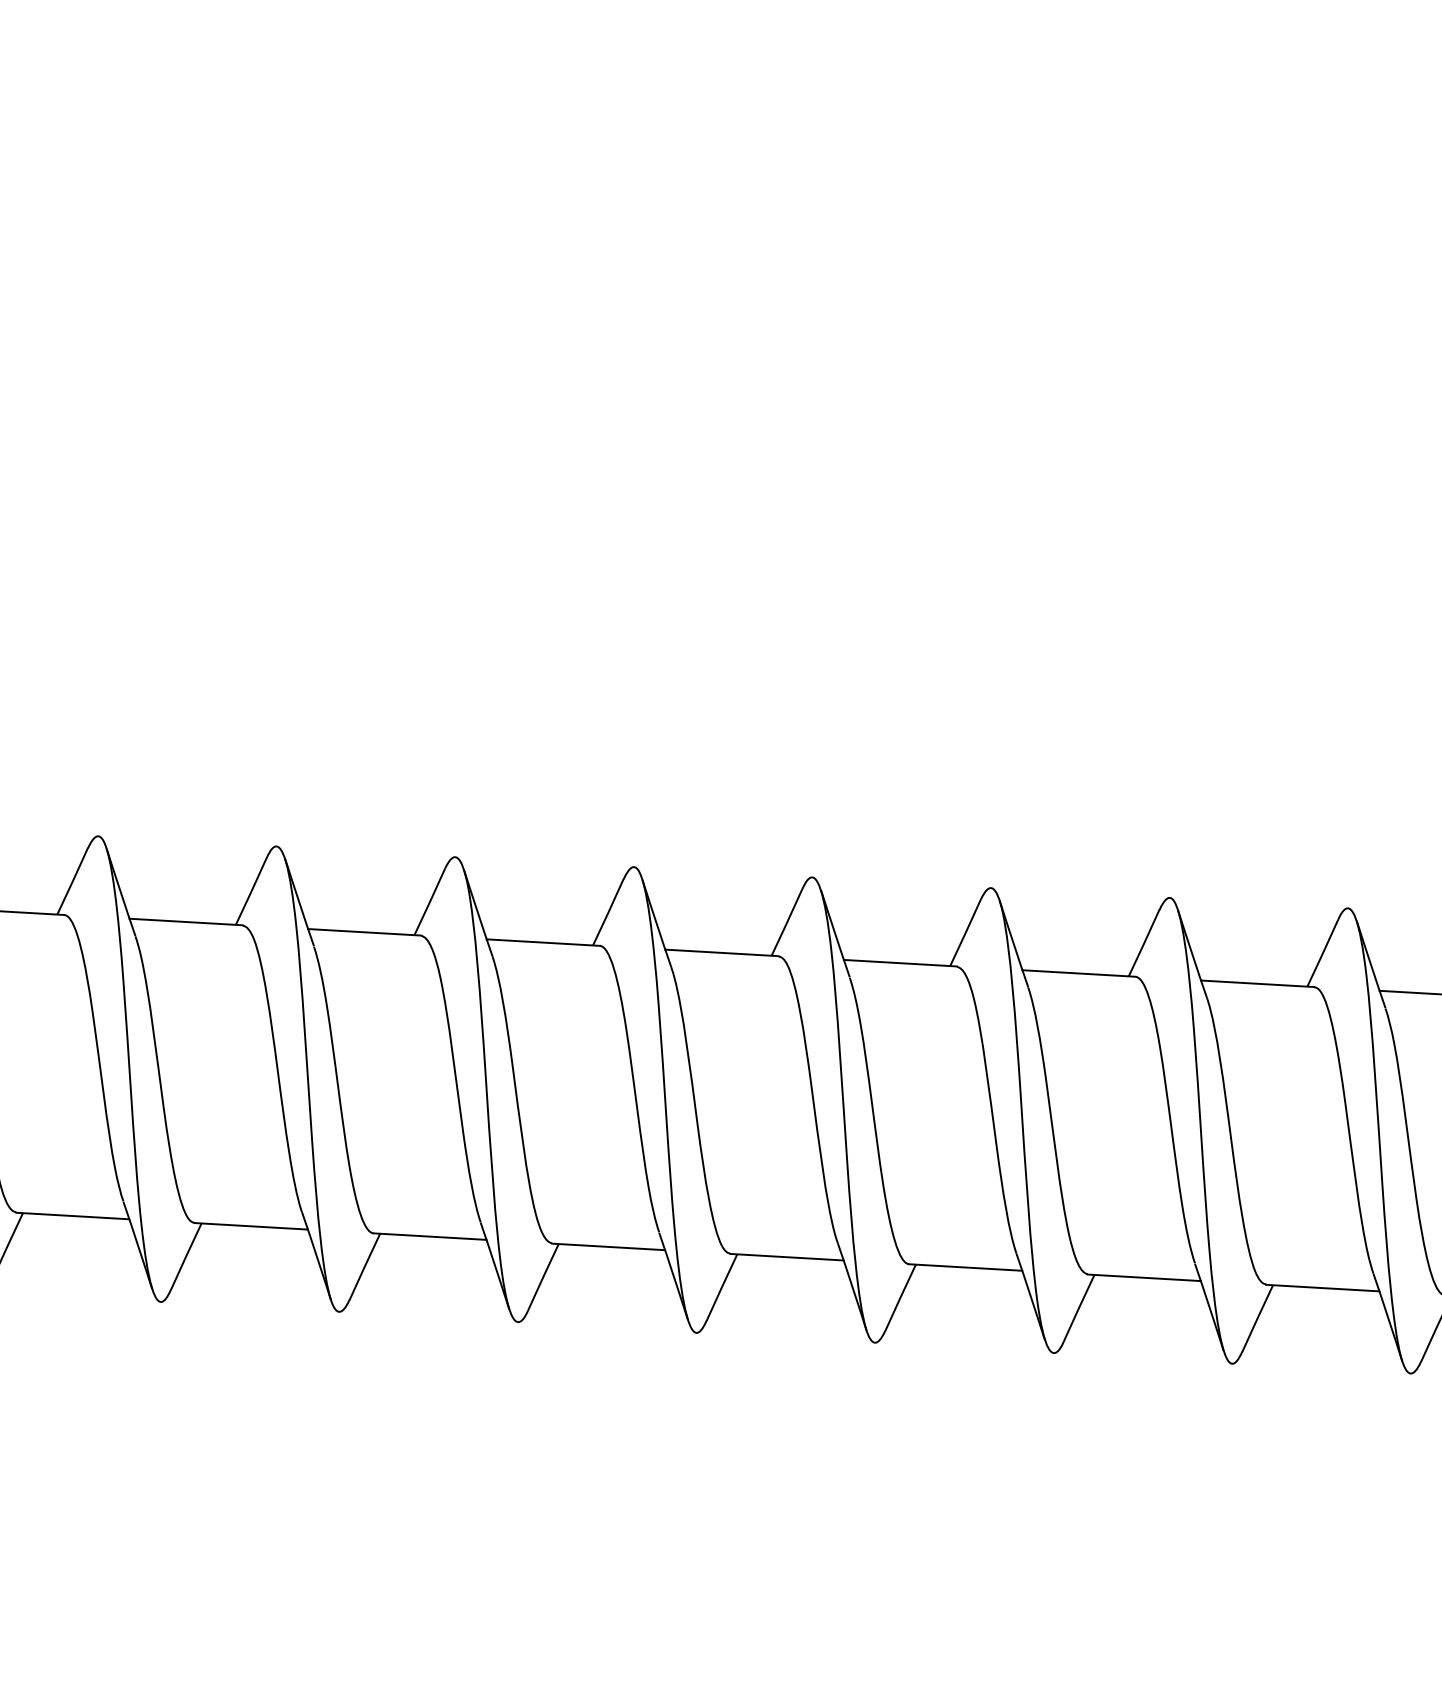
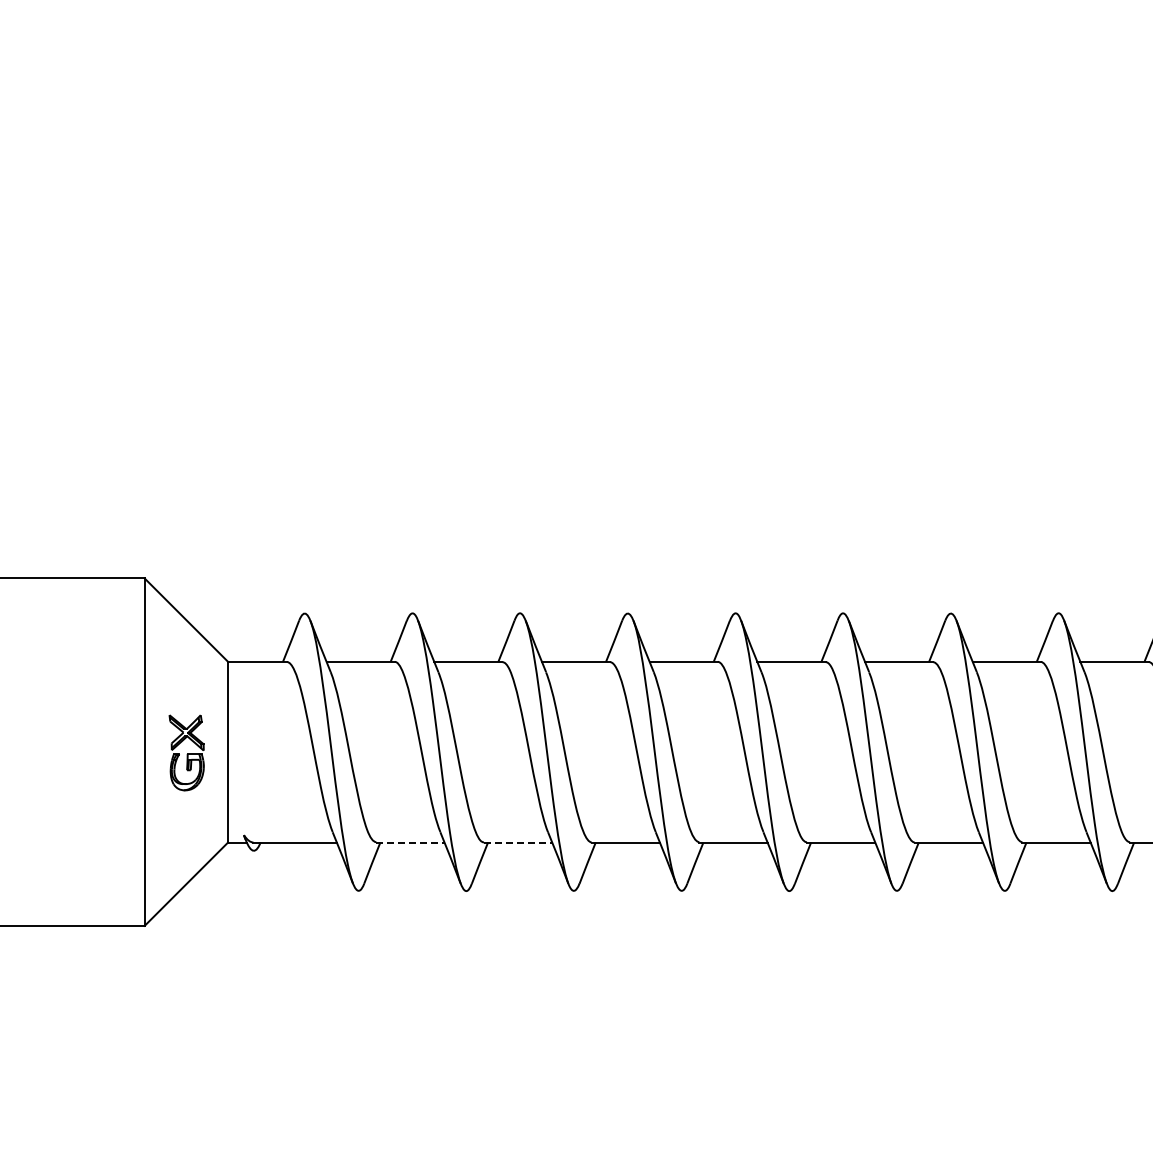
line: (72, 1216) -> (410, 842), solid -> dashed
line: (252, 1226) -> (518, 842), solid -> dashed

